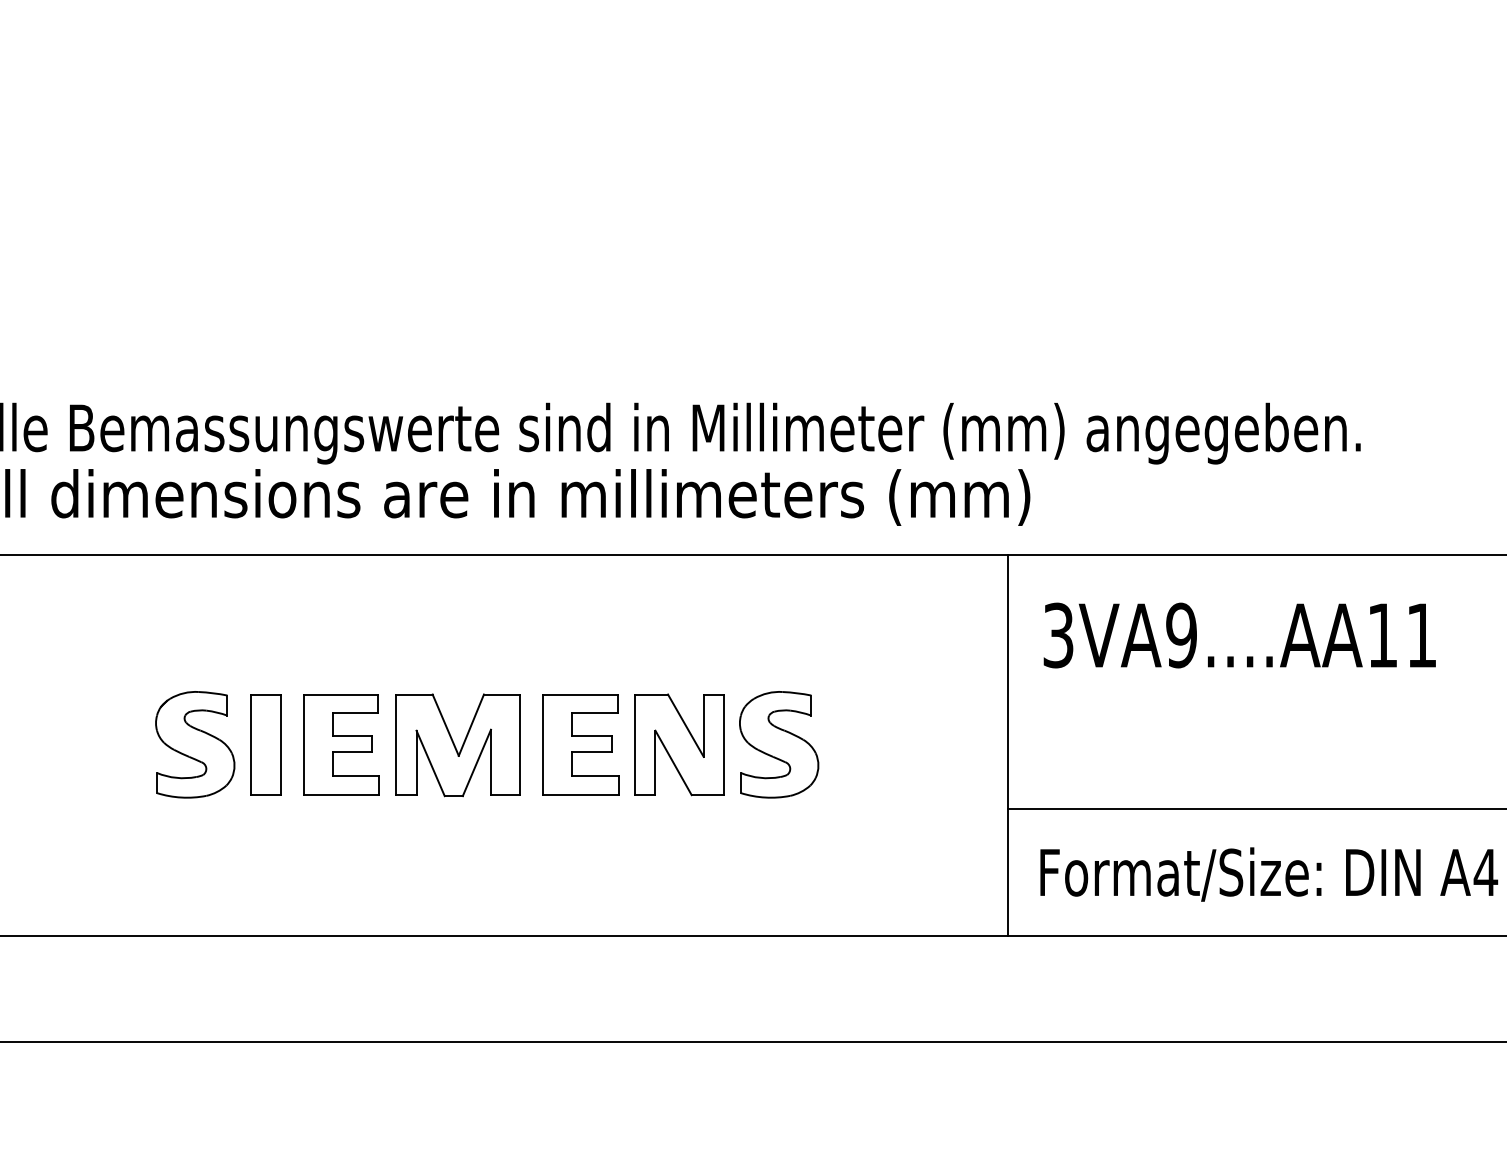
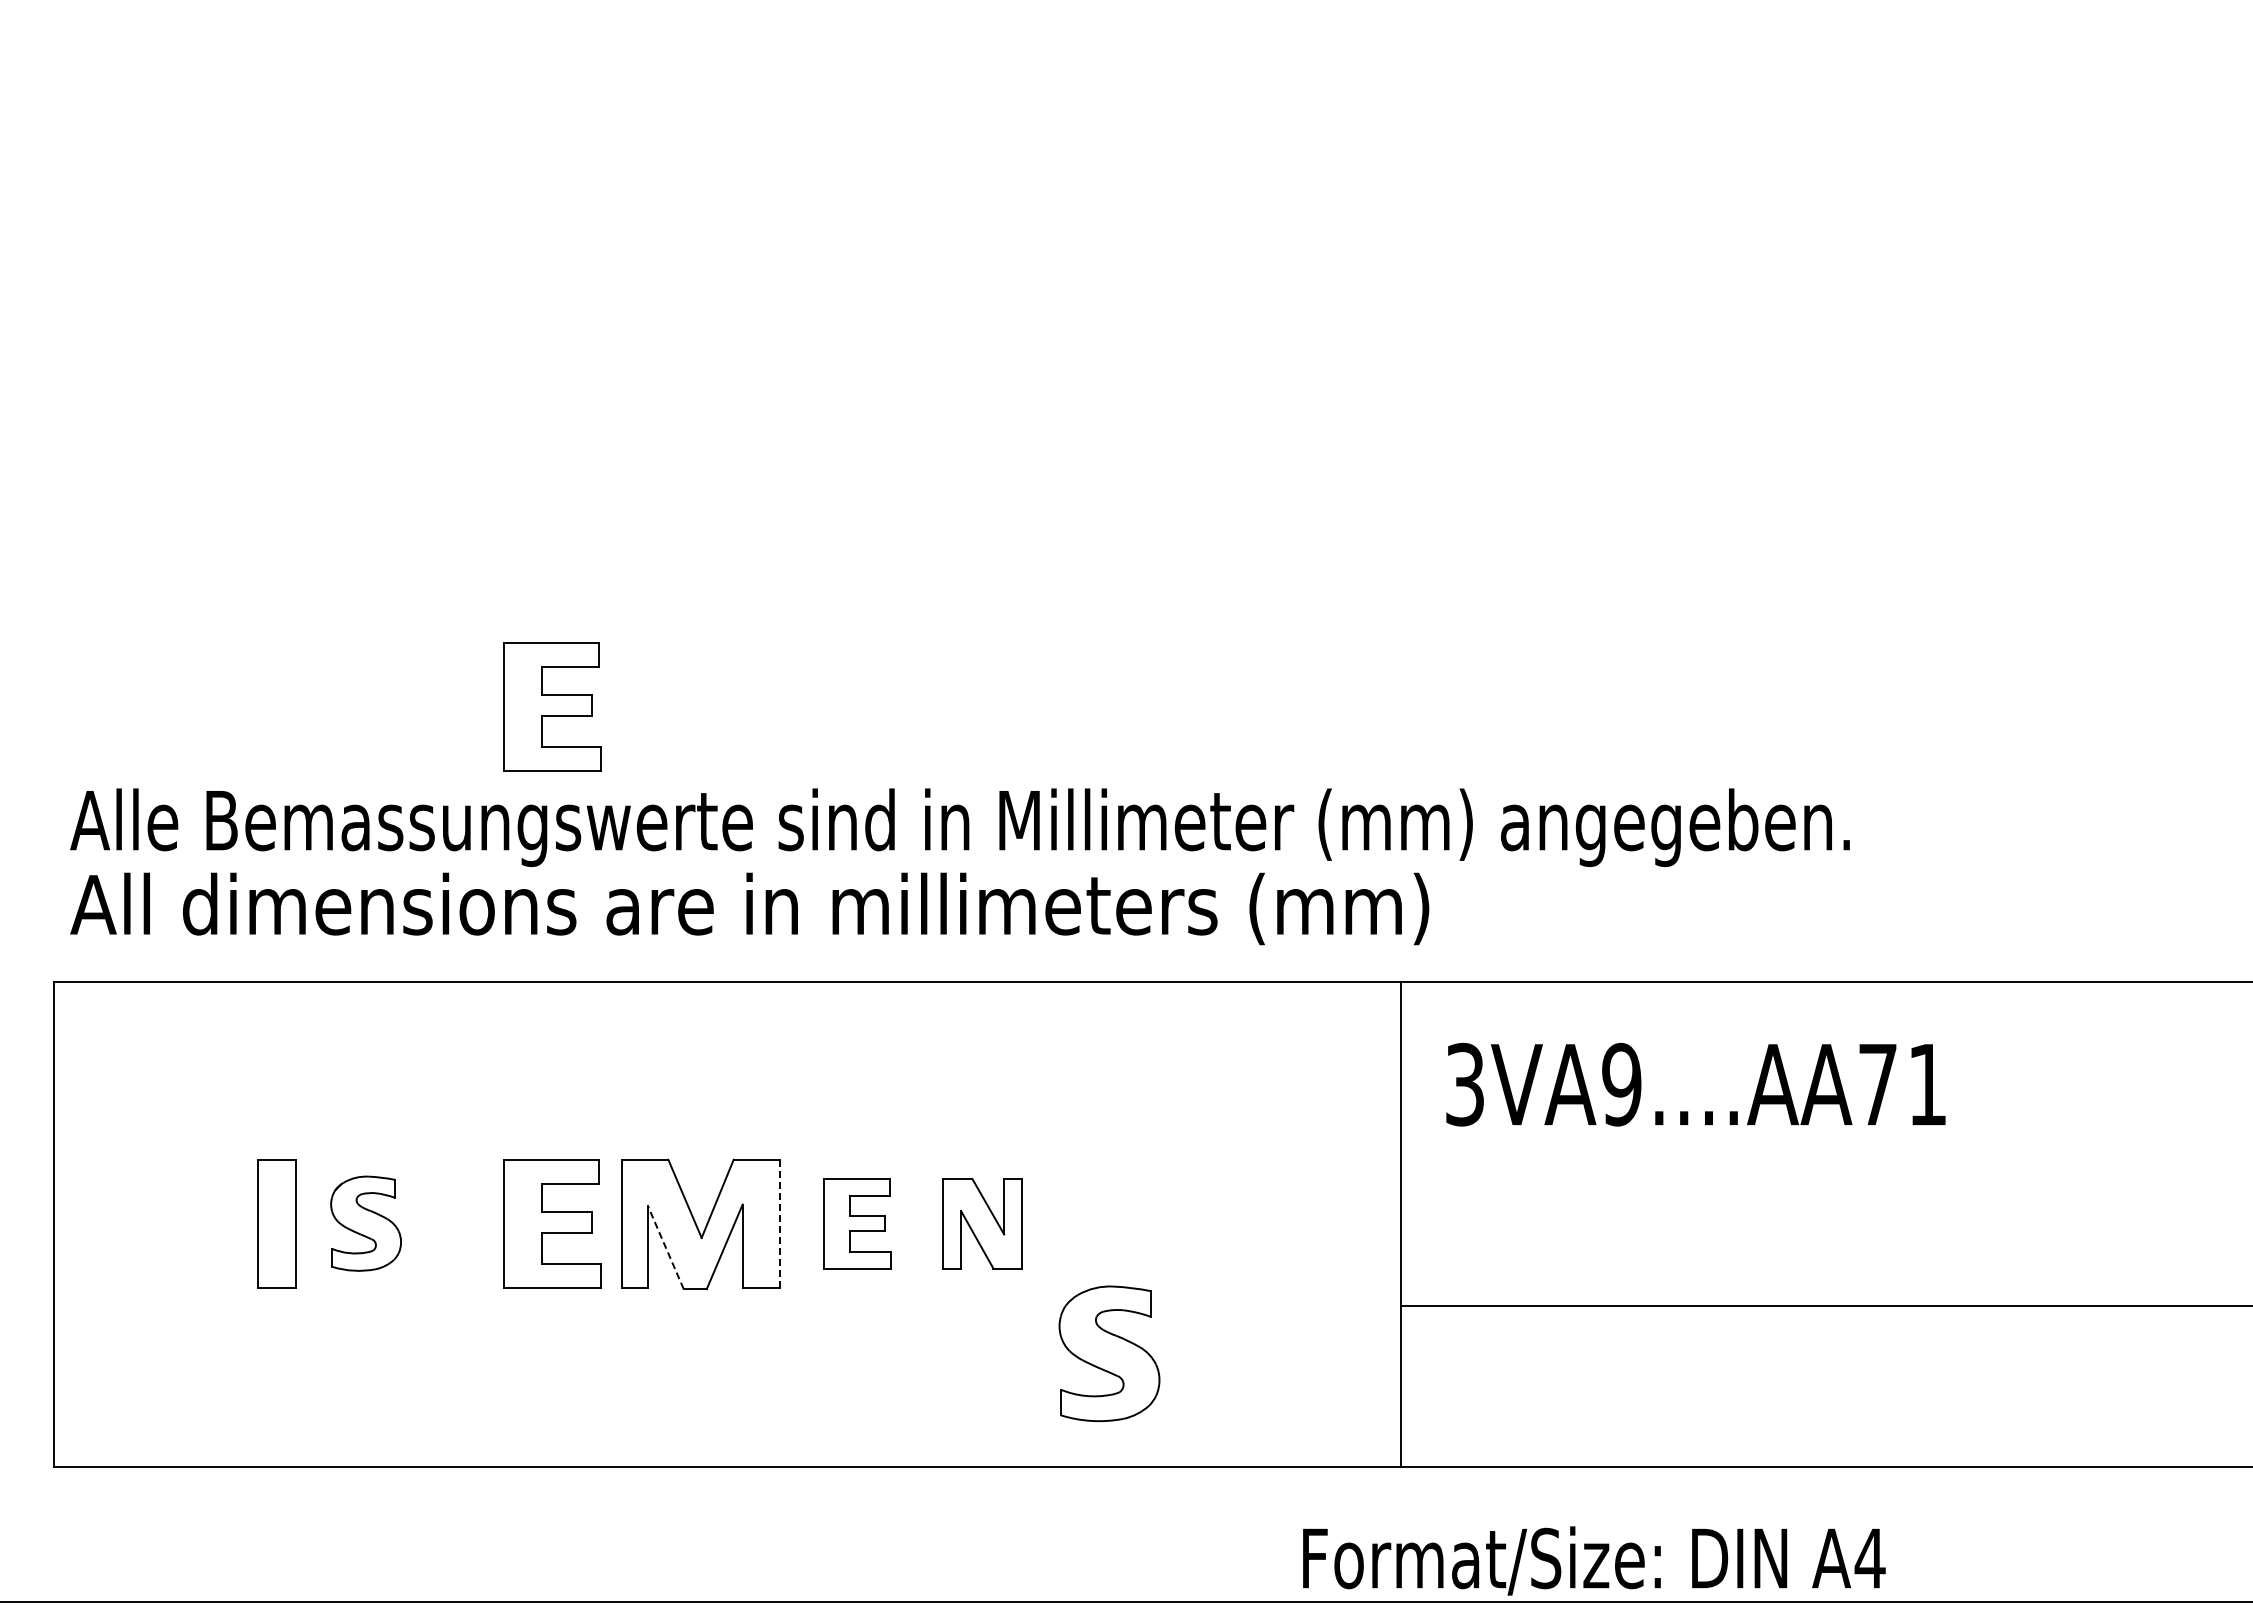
part: (341, 338) -> (552, 706), added
text: (1382, 635) -> (1877, 1084), 3VA9....AA11 -> 3VA9....AA71
part: (194, 744) -> (365, 1223), size x0.7
part: (265, 744) -> (276, 1223), moved
part: (580, 744) -> (856, 1223), size x0.7
part: (679, 744) -> (982, 1223), size x0.7
part: (779, 744) -> (1109, 1353), moved
line: (519, 745) -> (779, 1224), solid -> dashed
line: (430, 763) -> (665, 1247), solid -> dashed
text: (1269, 874) -> (1594, 1560), moved

